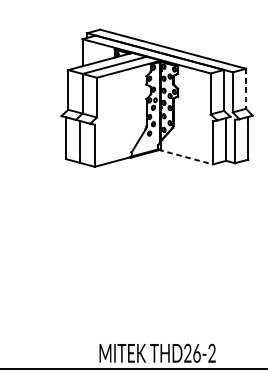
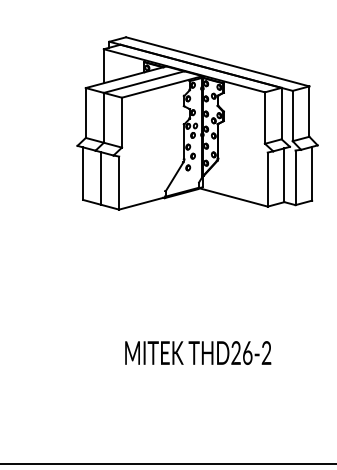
line: (246, 89) -> (309, 112), dashed -> solid
line: (185, 157) -> (233, 197), dashed -> solid
text: (157, 352) -> (198, 352), moved

